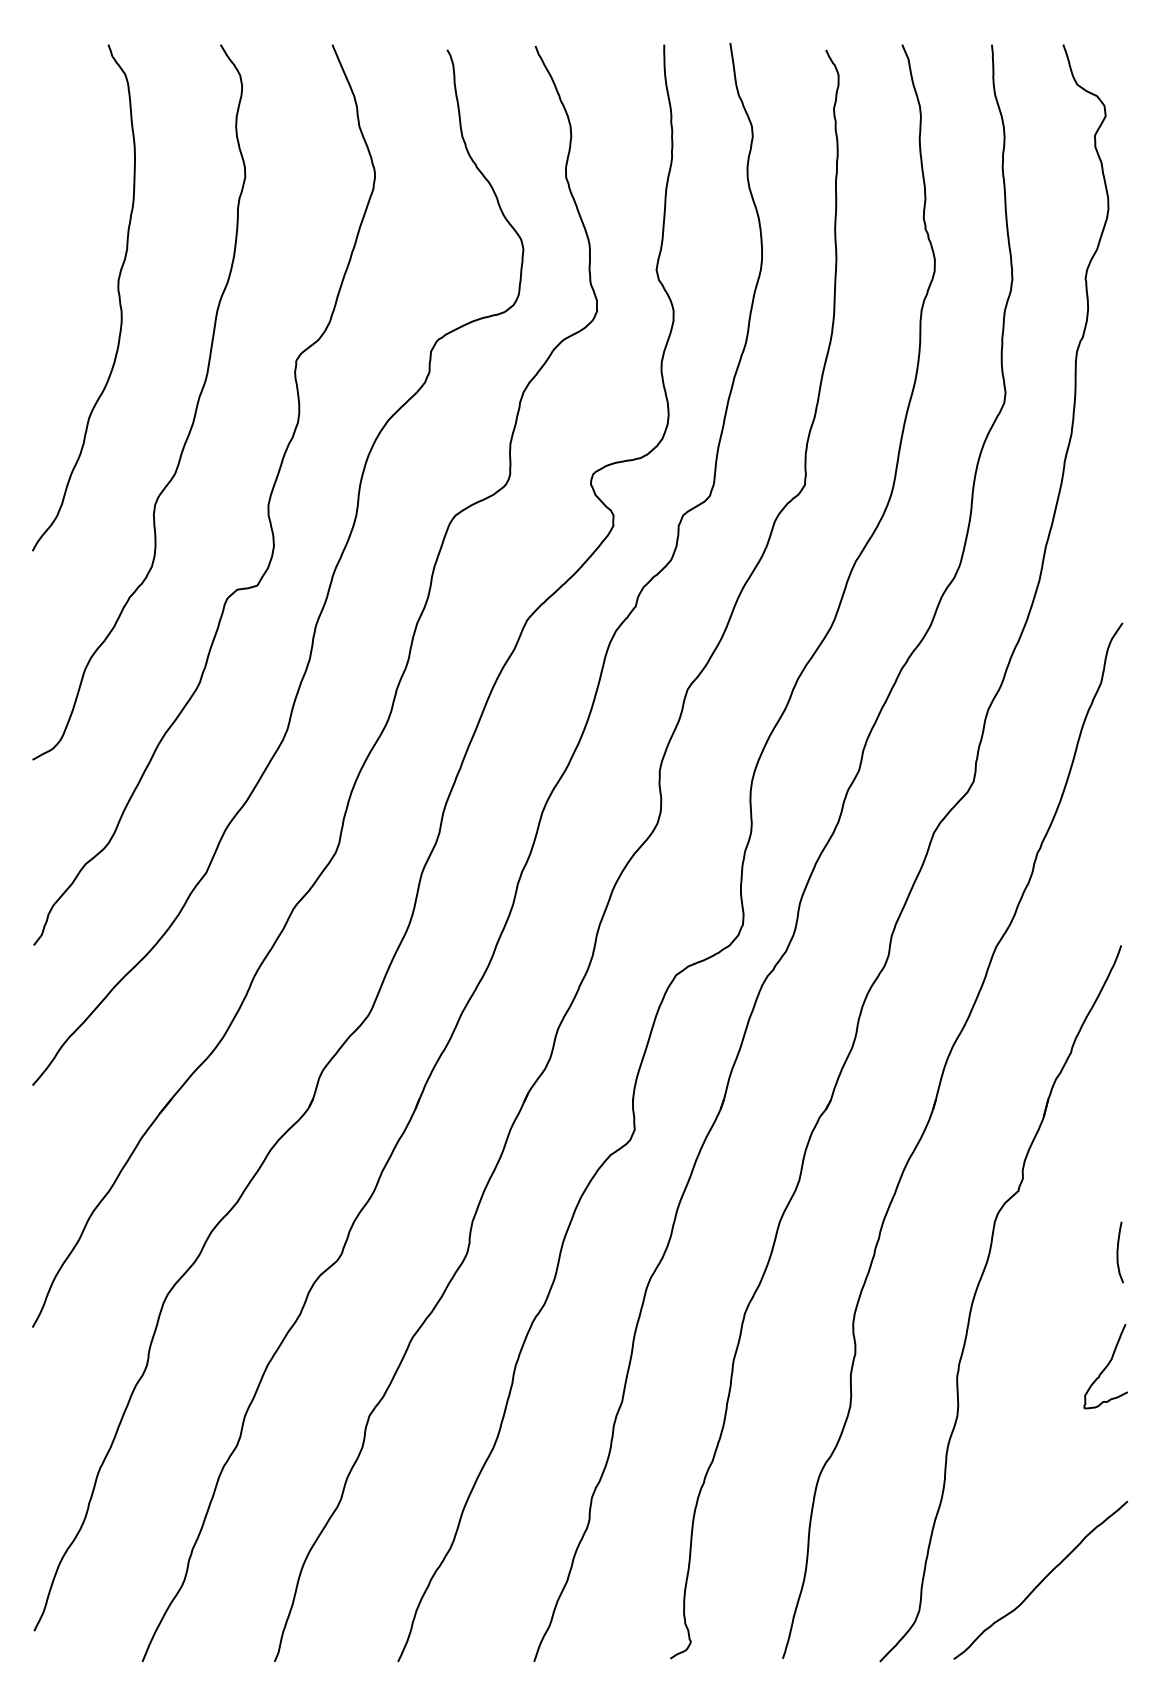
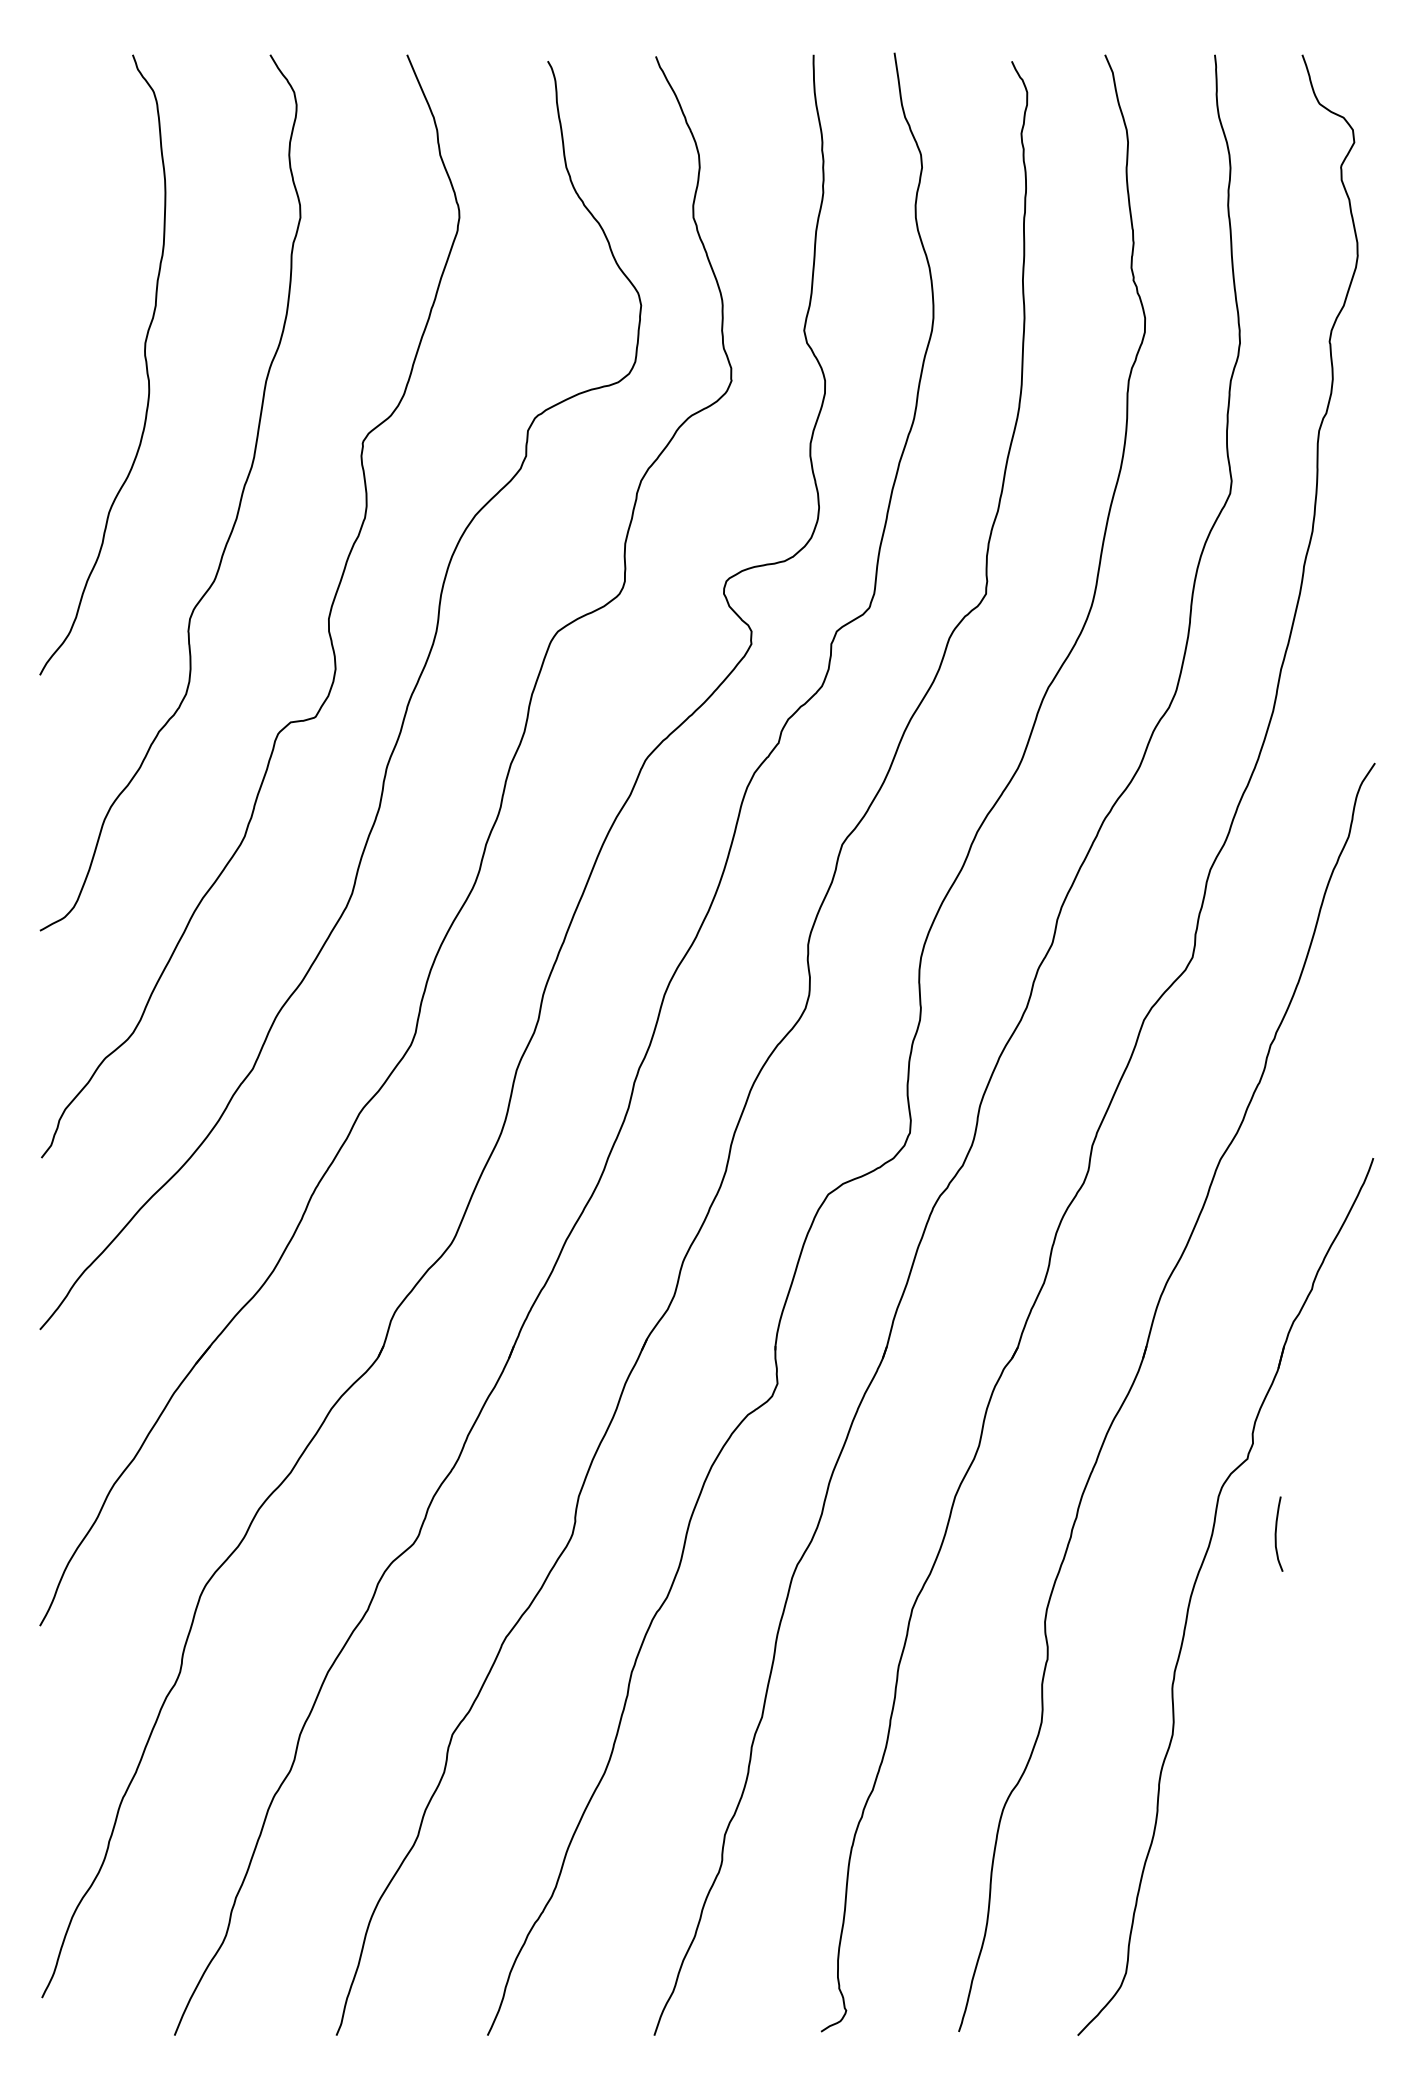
curve: (1118, 1252) -> (1276, 1534), moved
curve: (1105, 1366) -> (1354, 1673), removed
curve: (1041, 1580) -> (1275, 1935), removed

